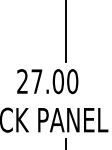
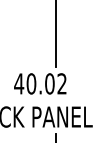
text: (47, 81) -> (40, 83), 27.00 -> 40.02

